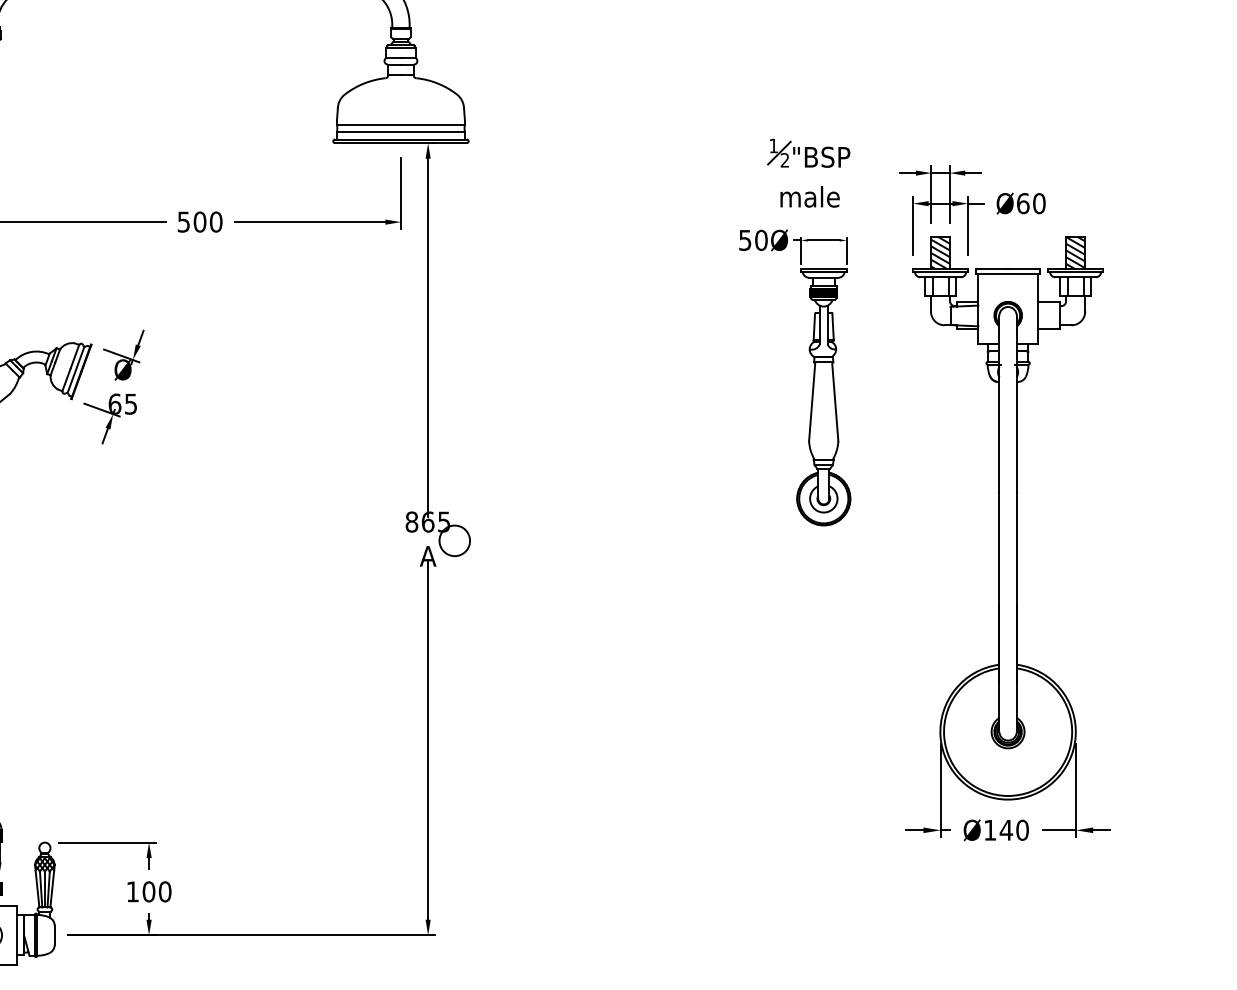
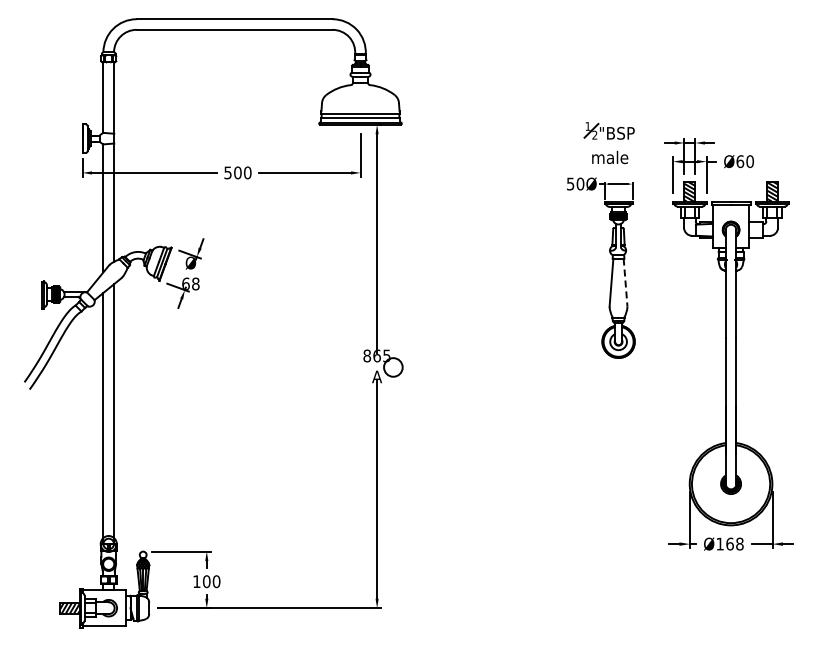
text: (130, 403) -> (195, 283), 65 -> 68
line: (835, 403) -> (625, 283), solid -> dashed
text: (1013, 829) -> (734, 543), Ø140 -> Ø168

